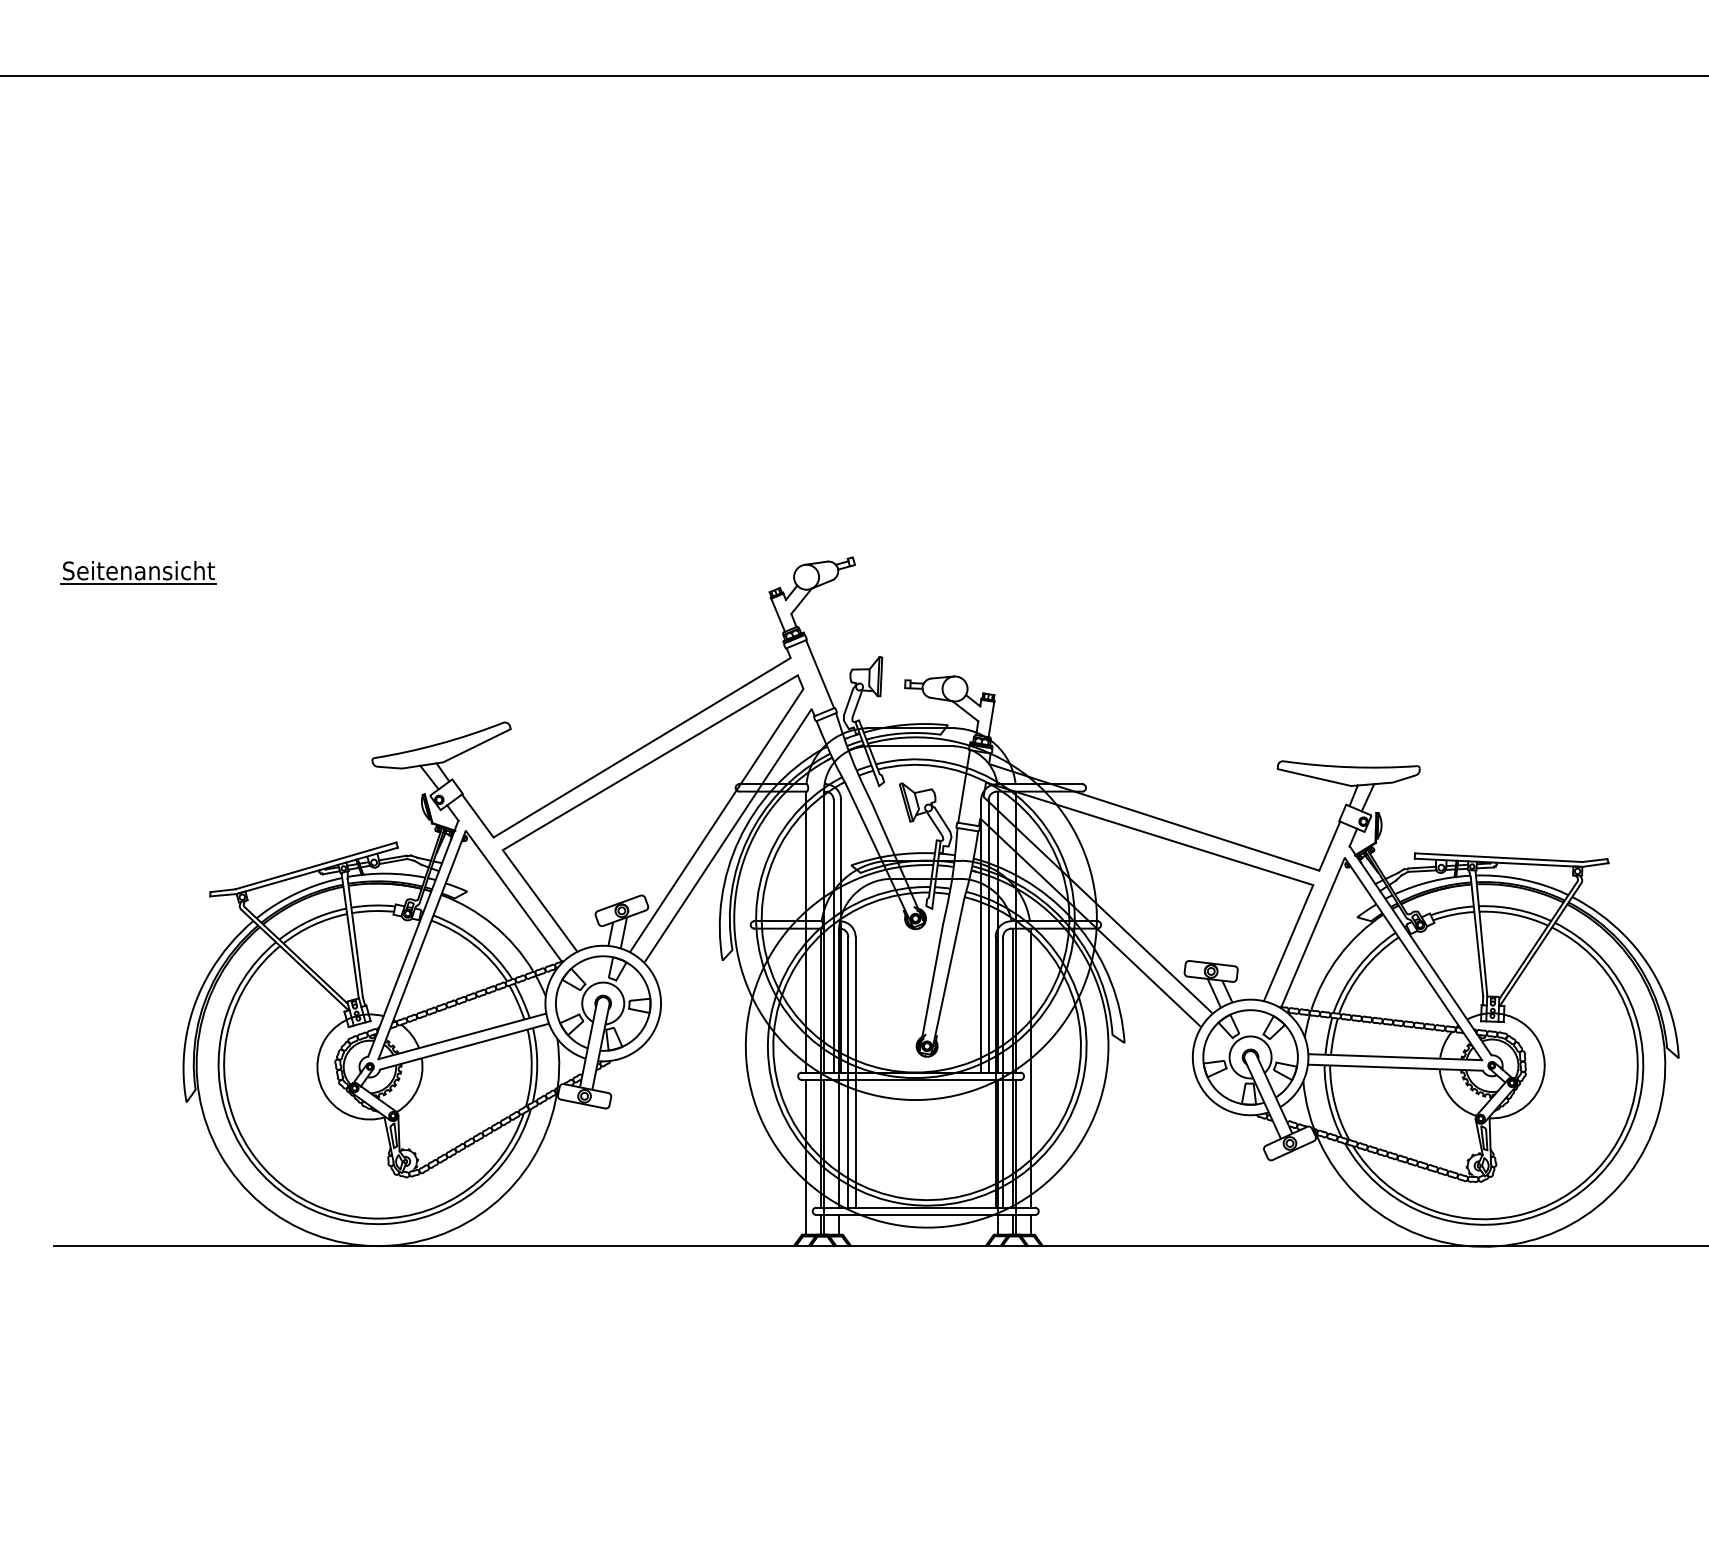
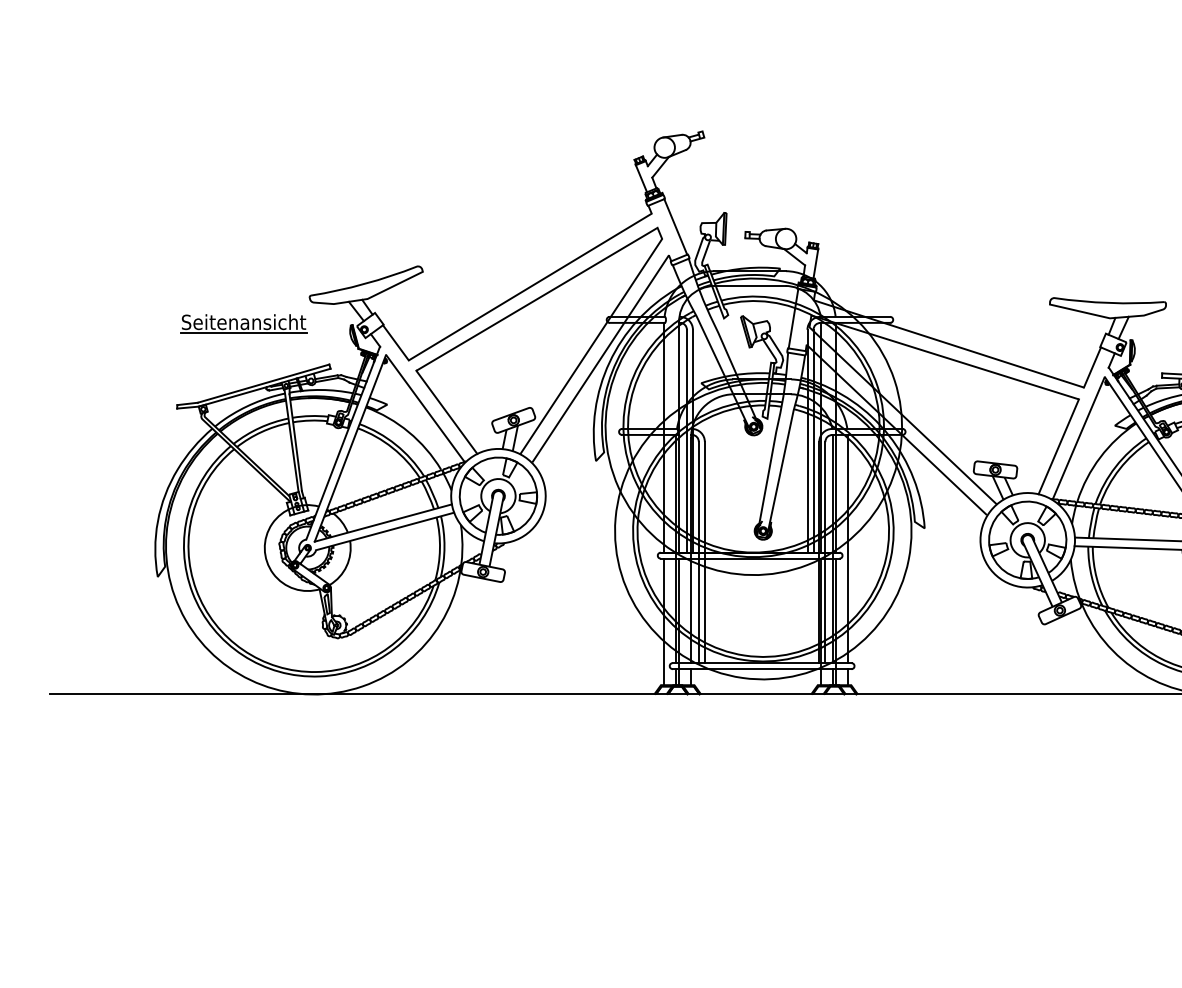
part: (138, 572) -> (243, 323), moved

